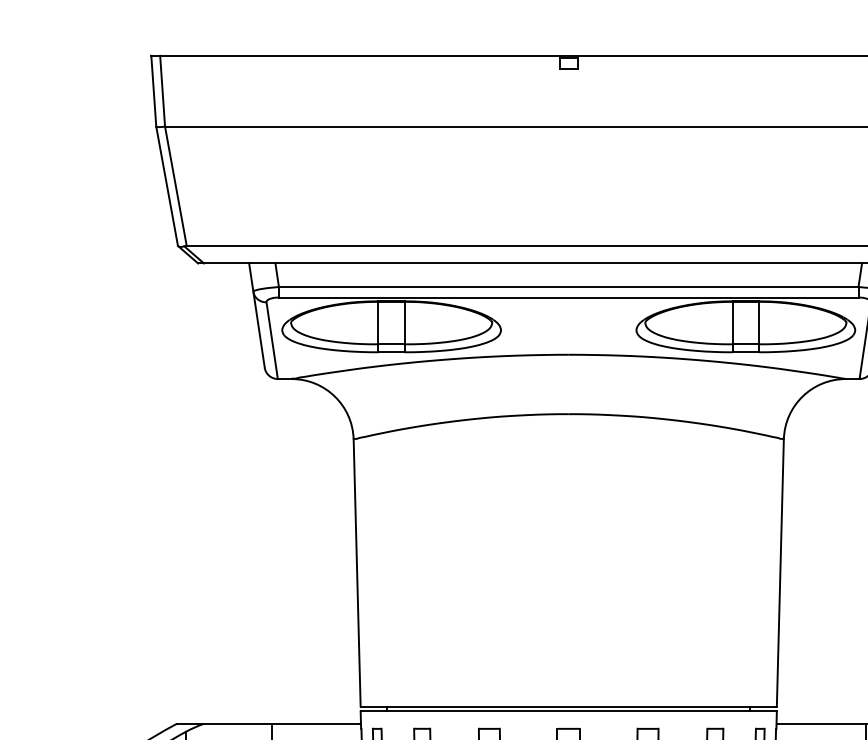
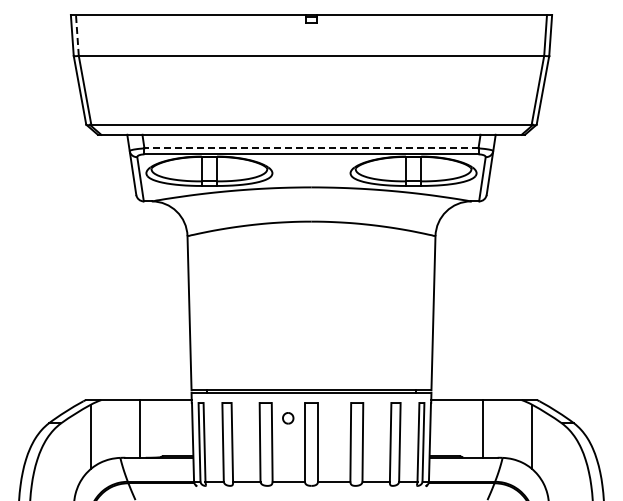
line: (162, 91) -> (77, 35), solid -> dashed
line: (567, 287) -> (310, 148), solid -> dashed

